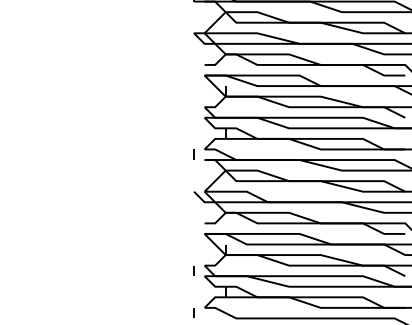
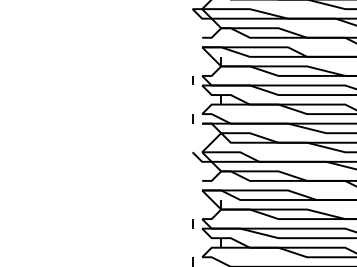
curve: (193, 112) -> (192, 80), added

